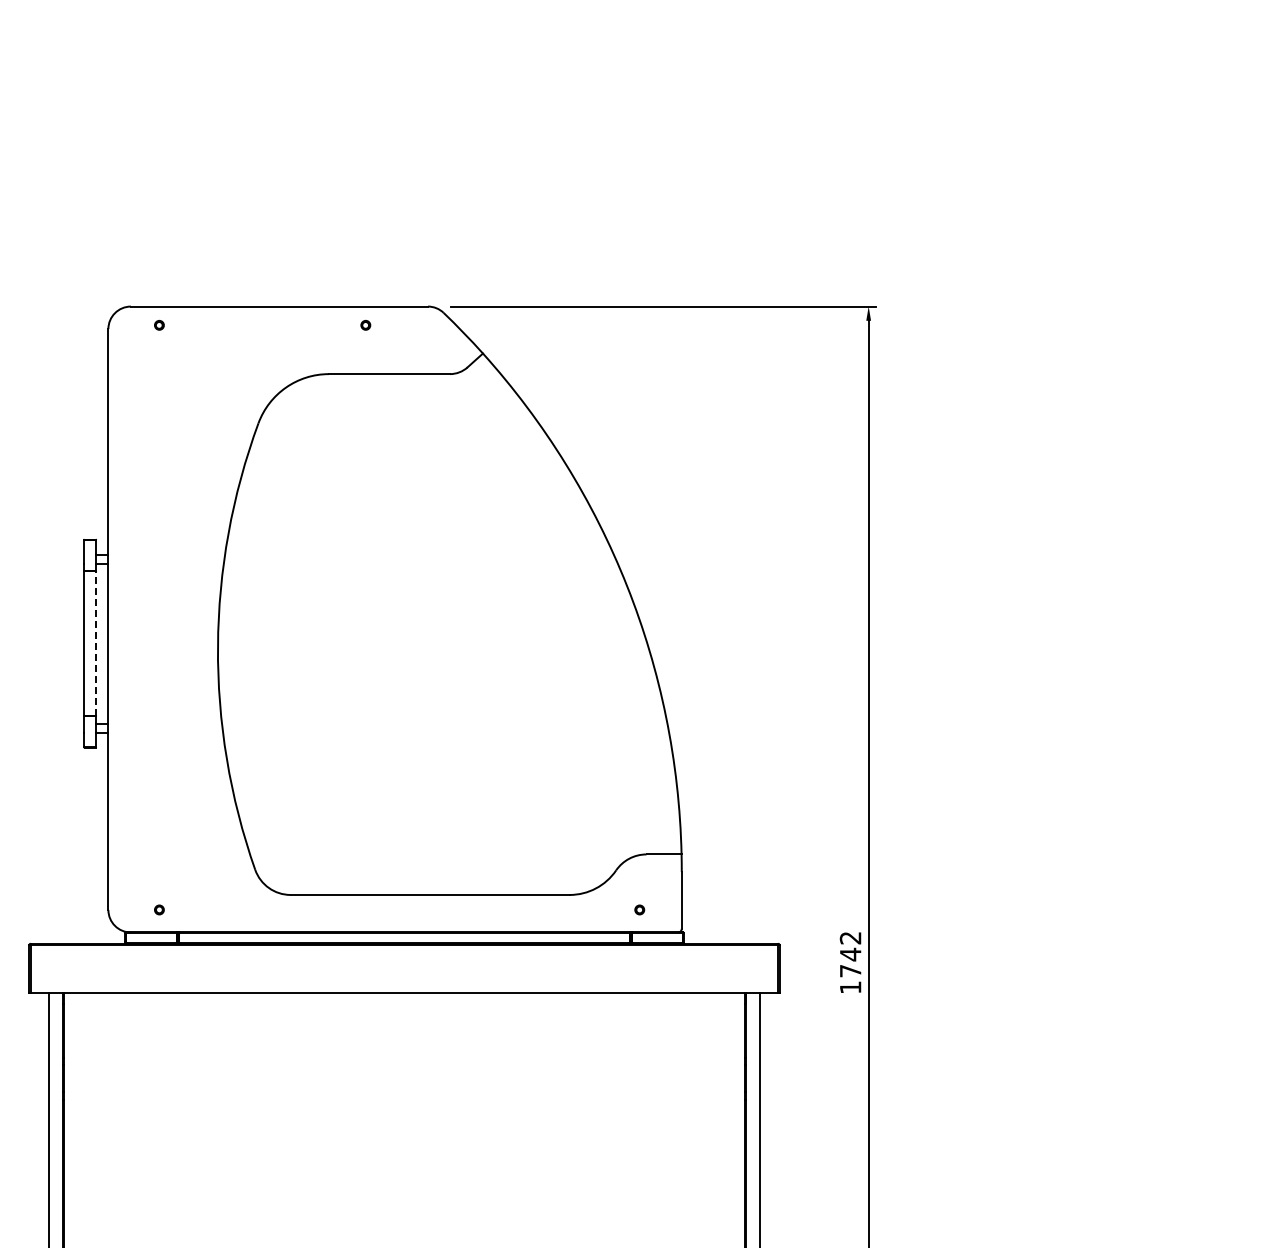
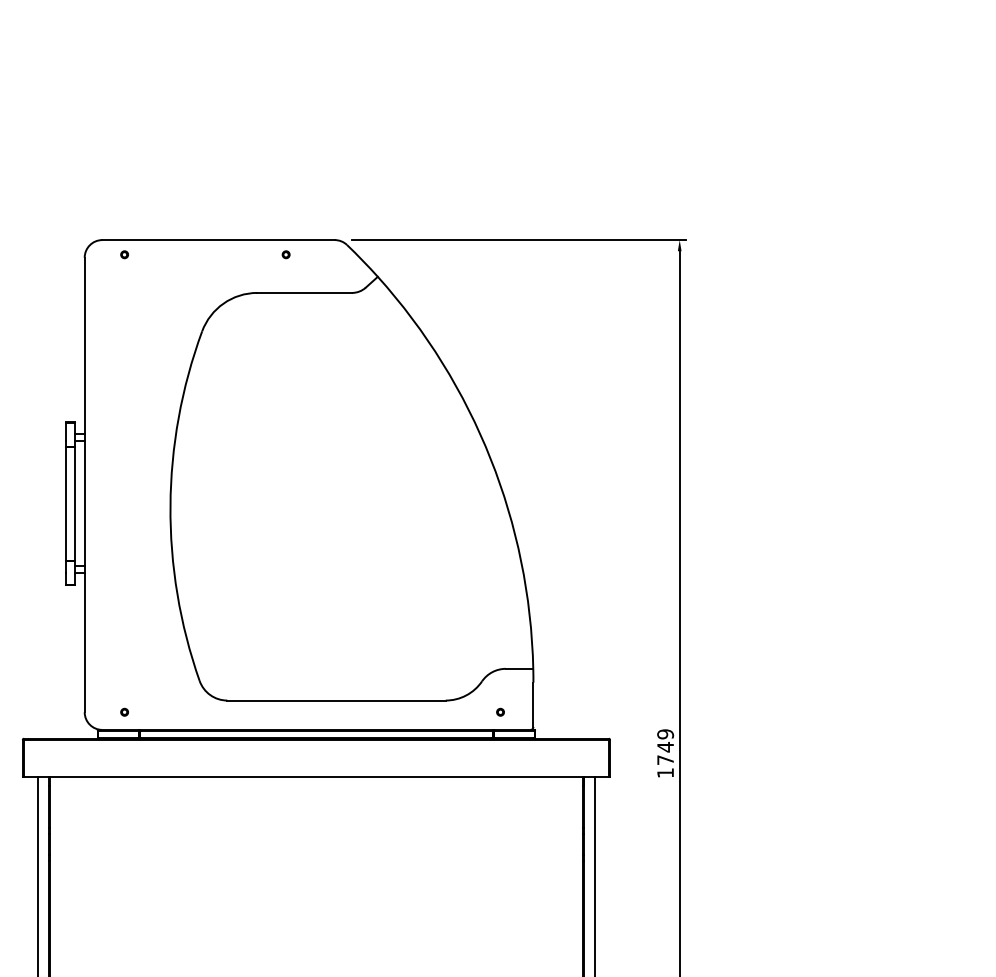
line: (96, 643) -> (75, 503), dashed -> solid
text: (850, 937) -> (665, 733), 1742 -> 1749

